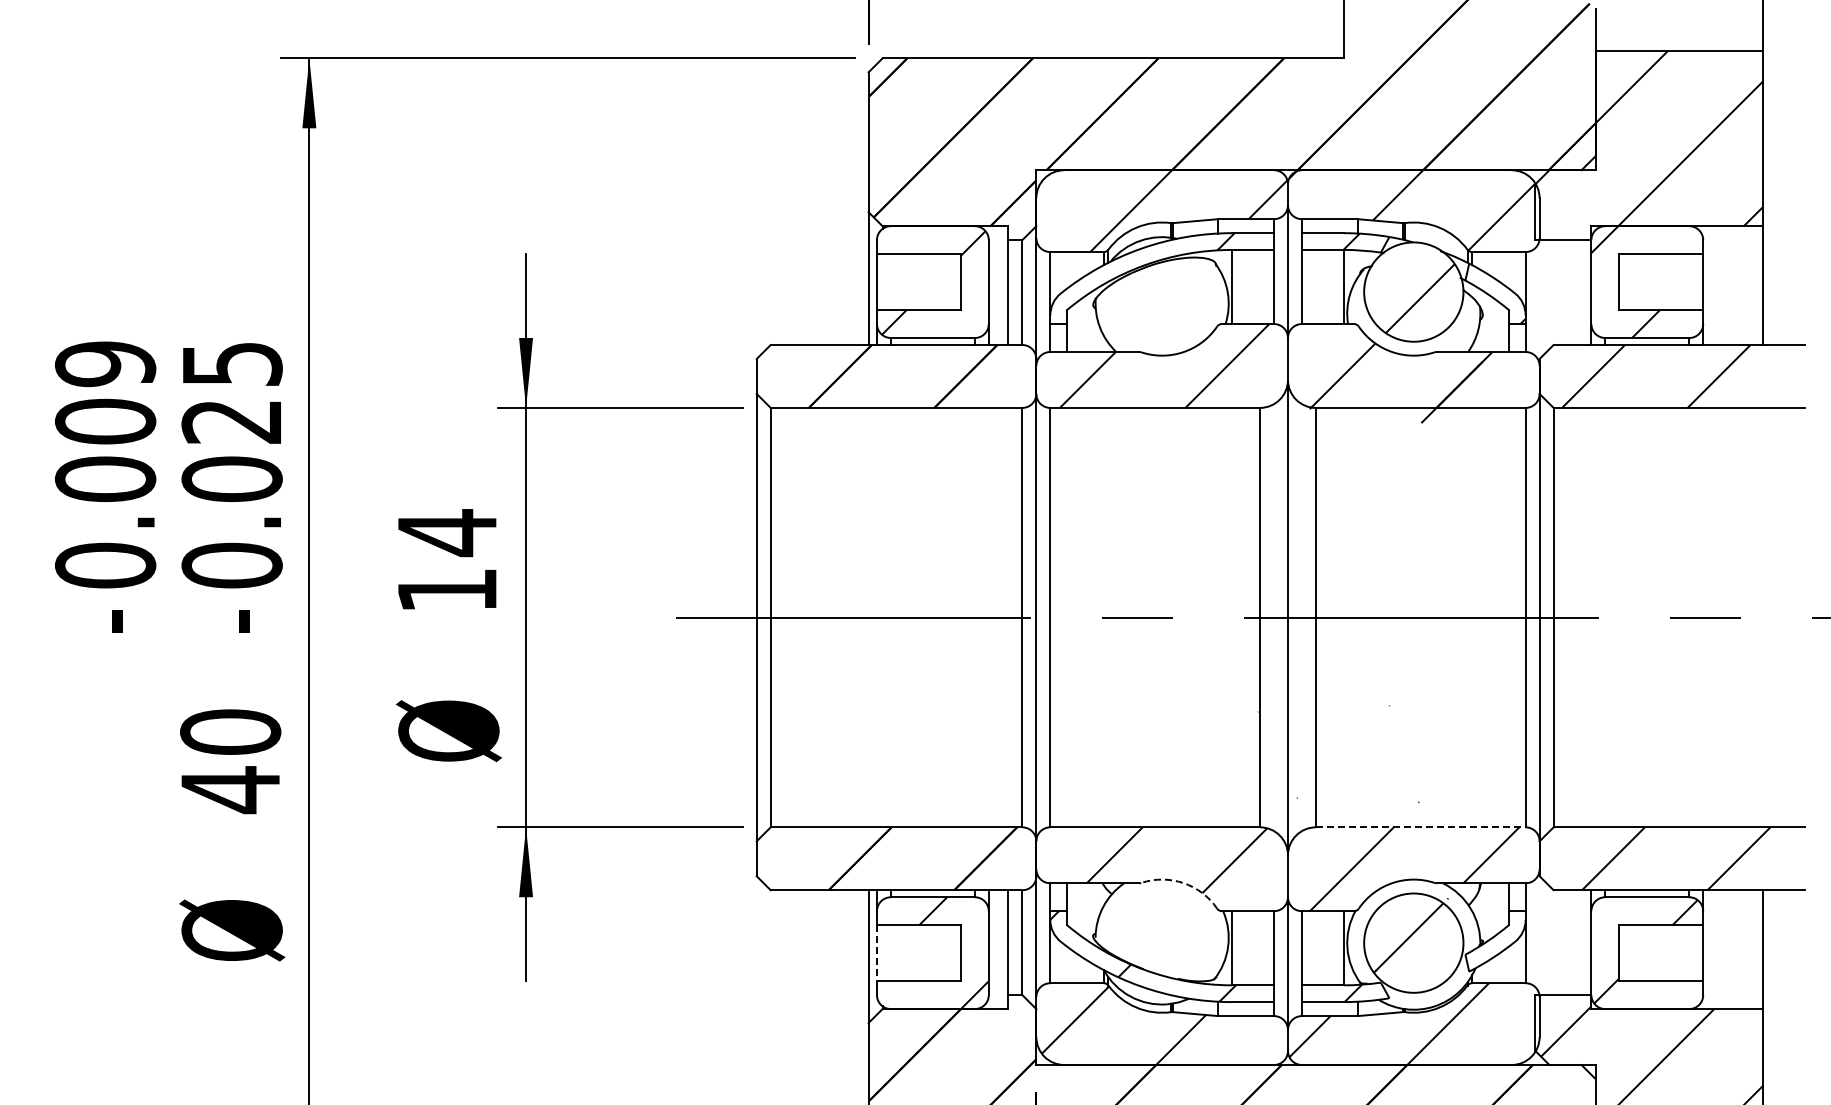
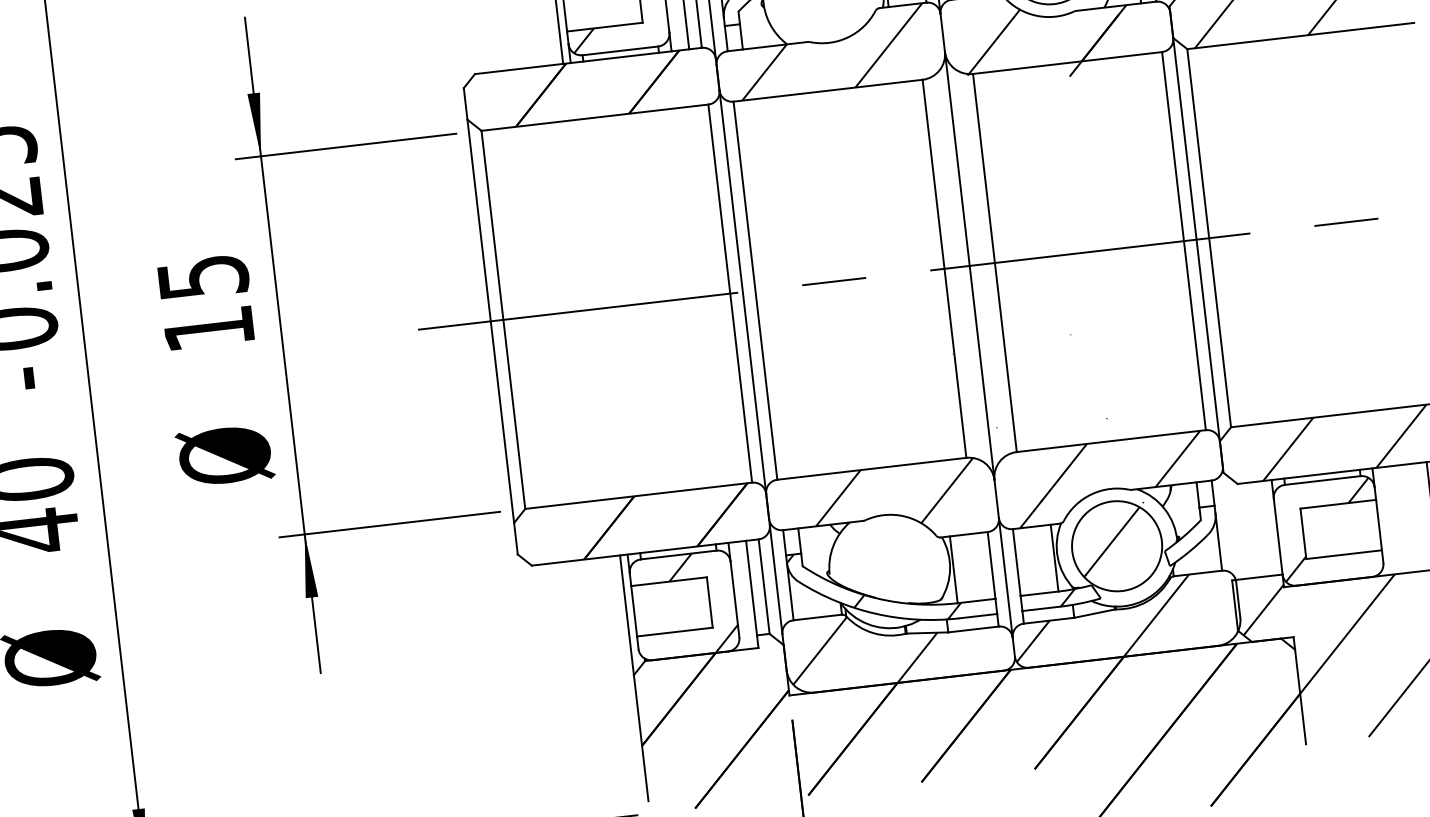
text: (448, 533) -> (204, 277), 14 -> 15
line: (1420, 827) -> (1111, 441), dashed -> solid
arc: (1183, 883) -> (903, 516), dashed -> solid
line: (876, 953) -> (633, 611), dashed -> solid

